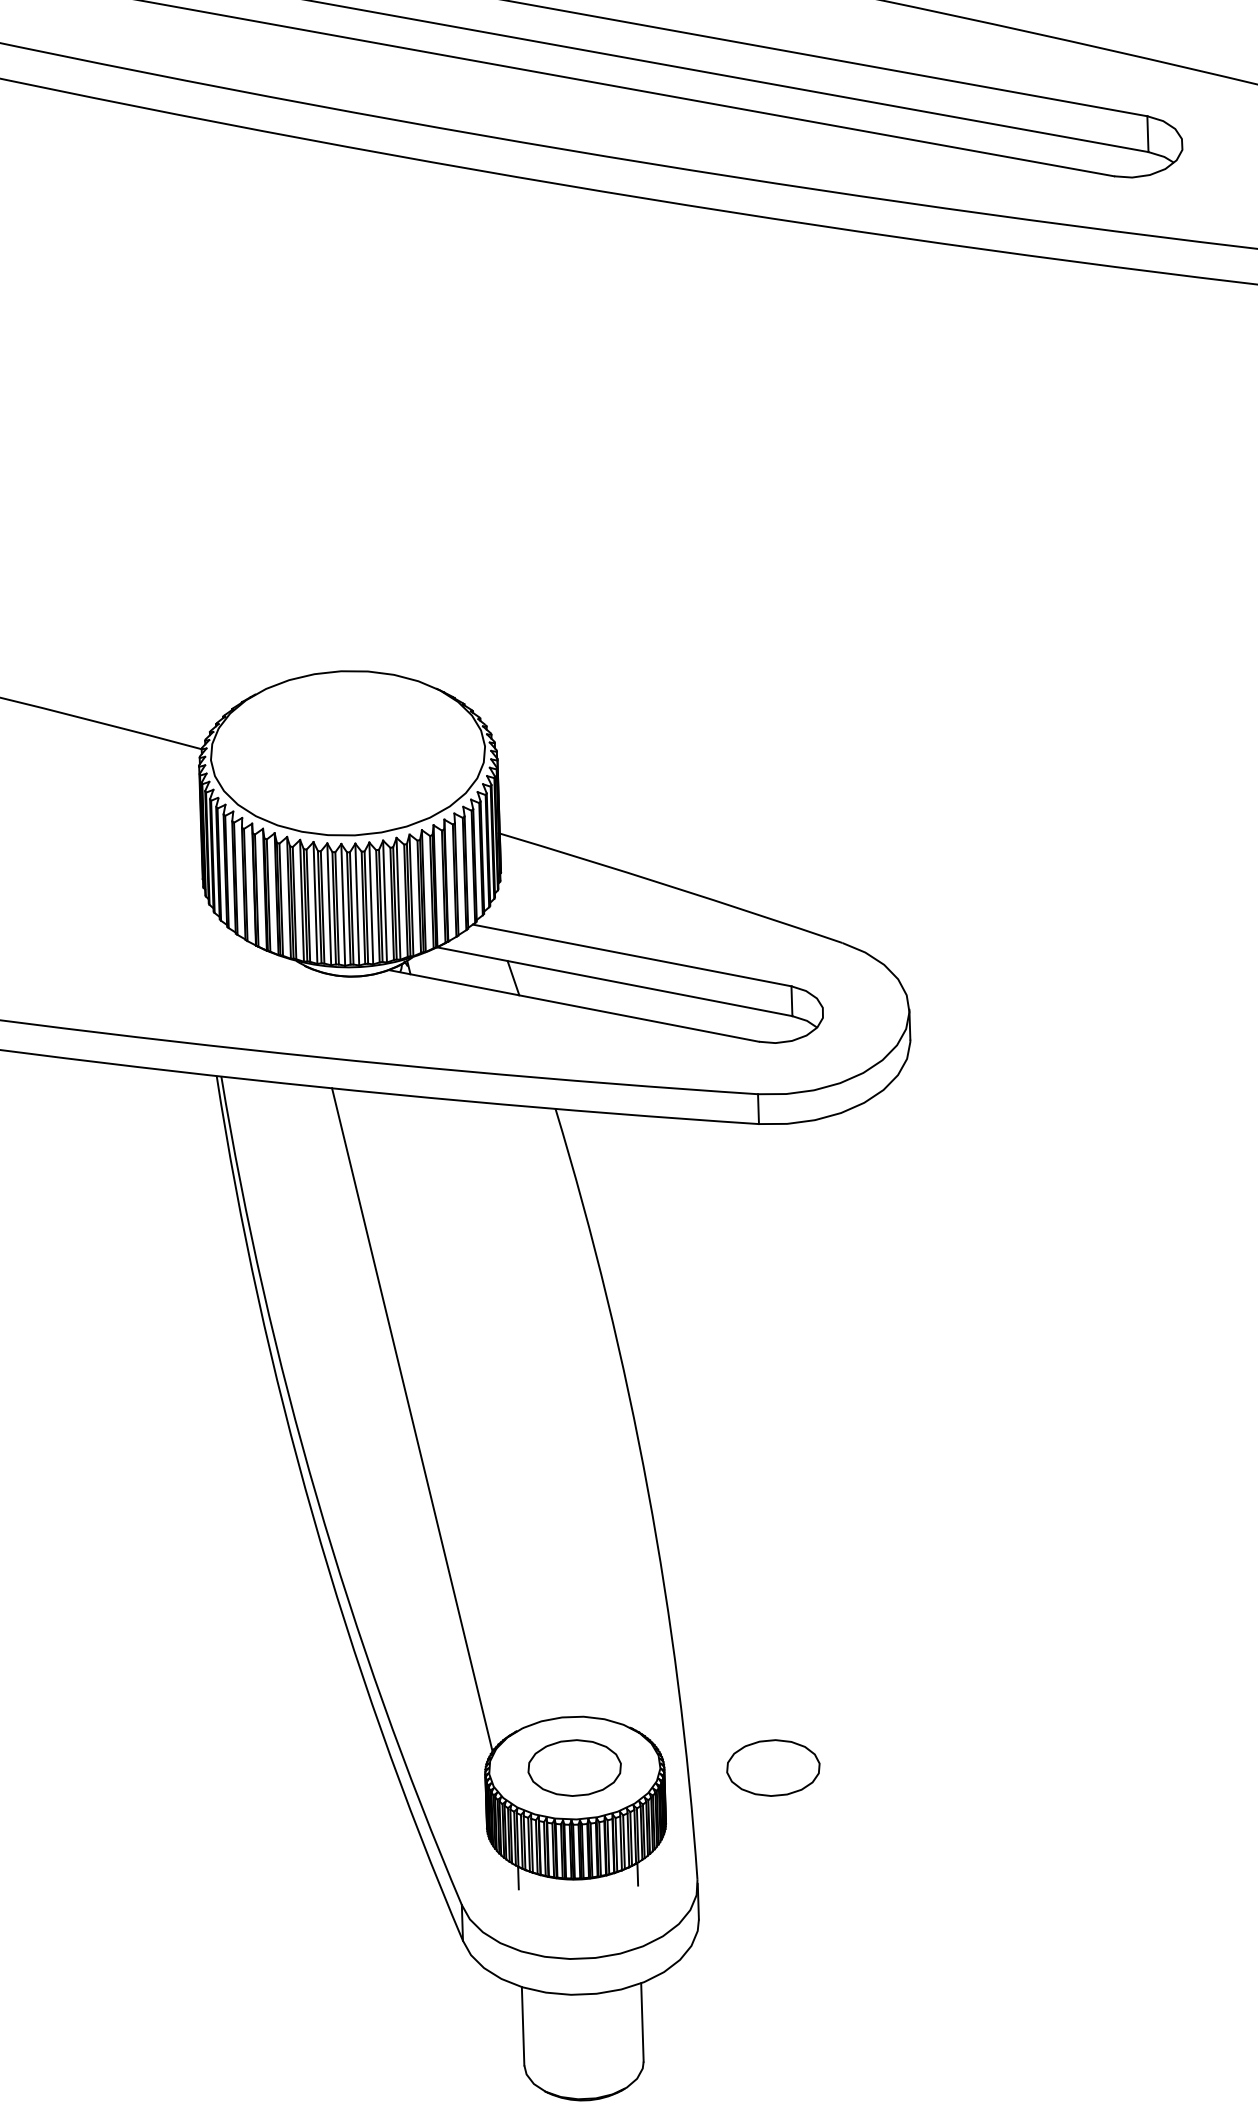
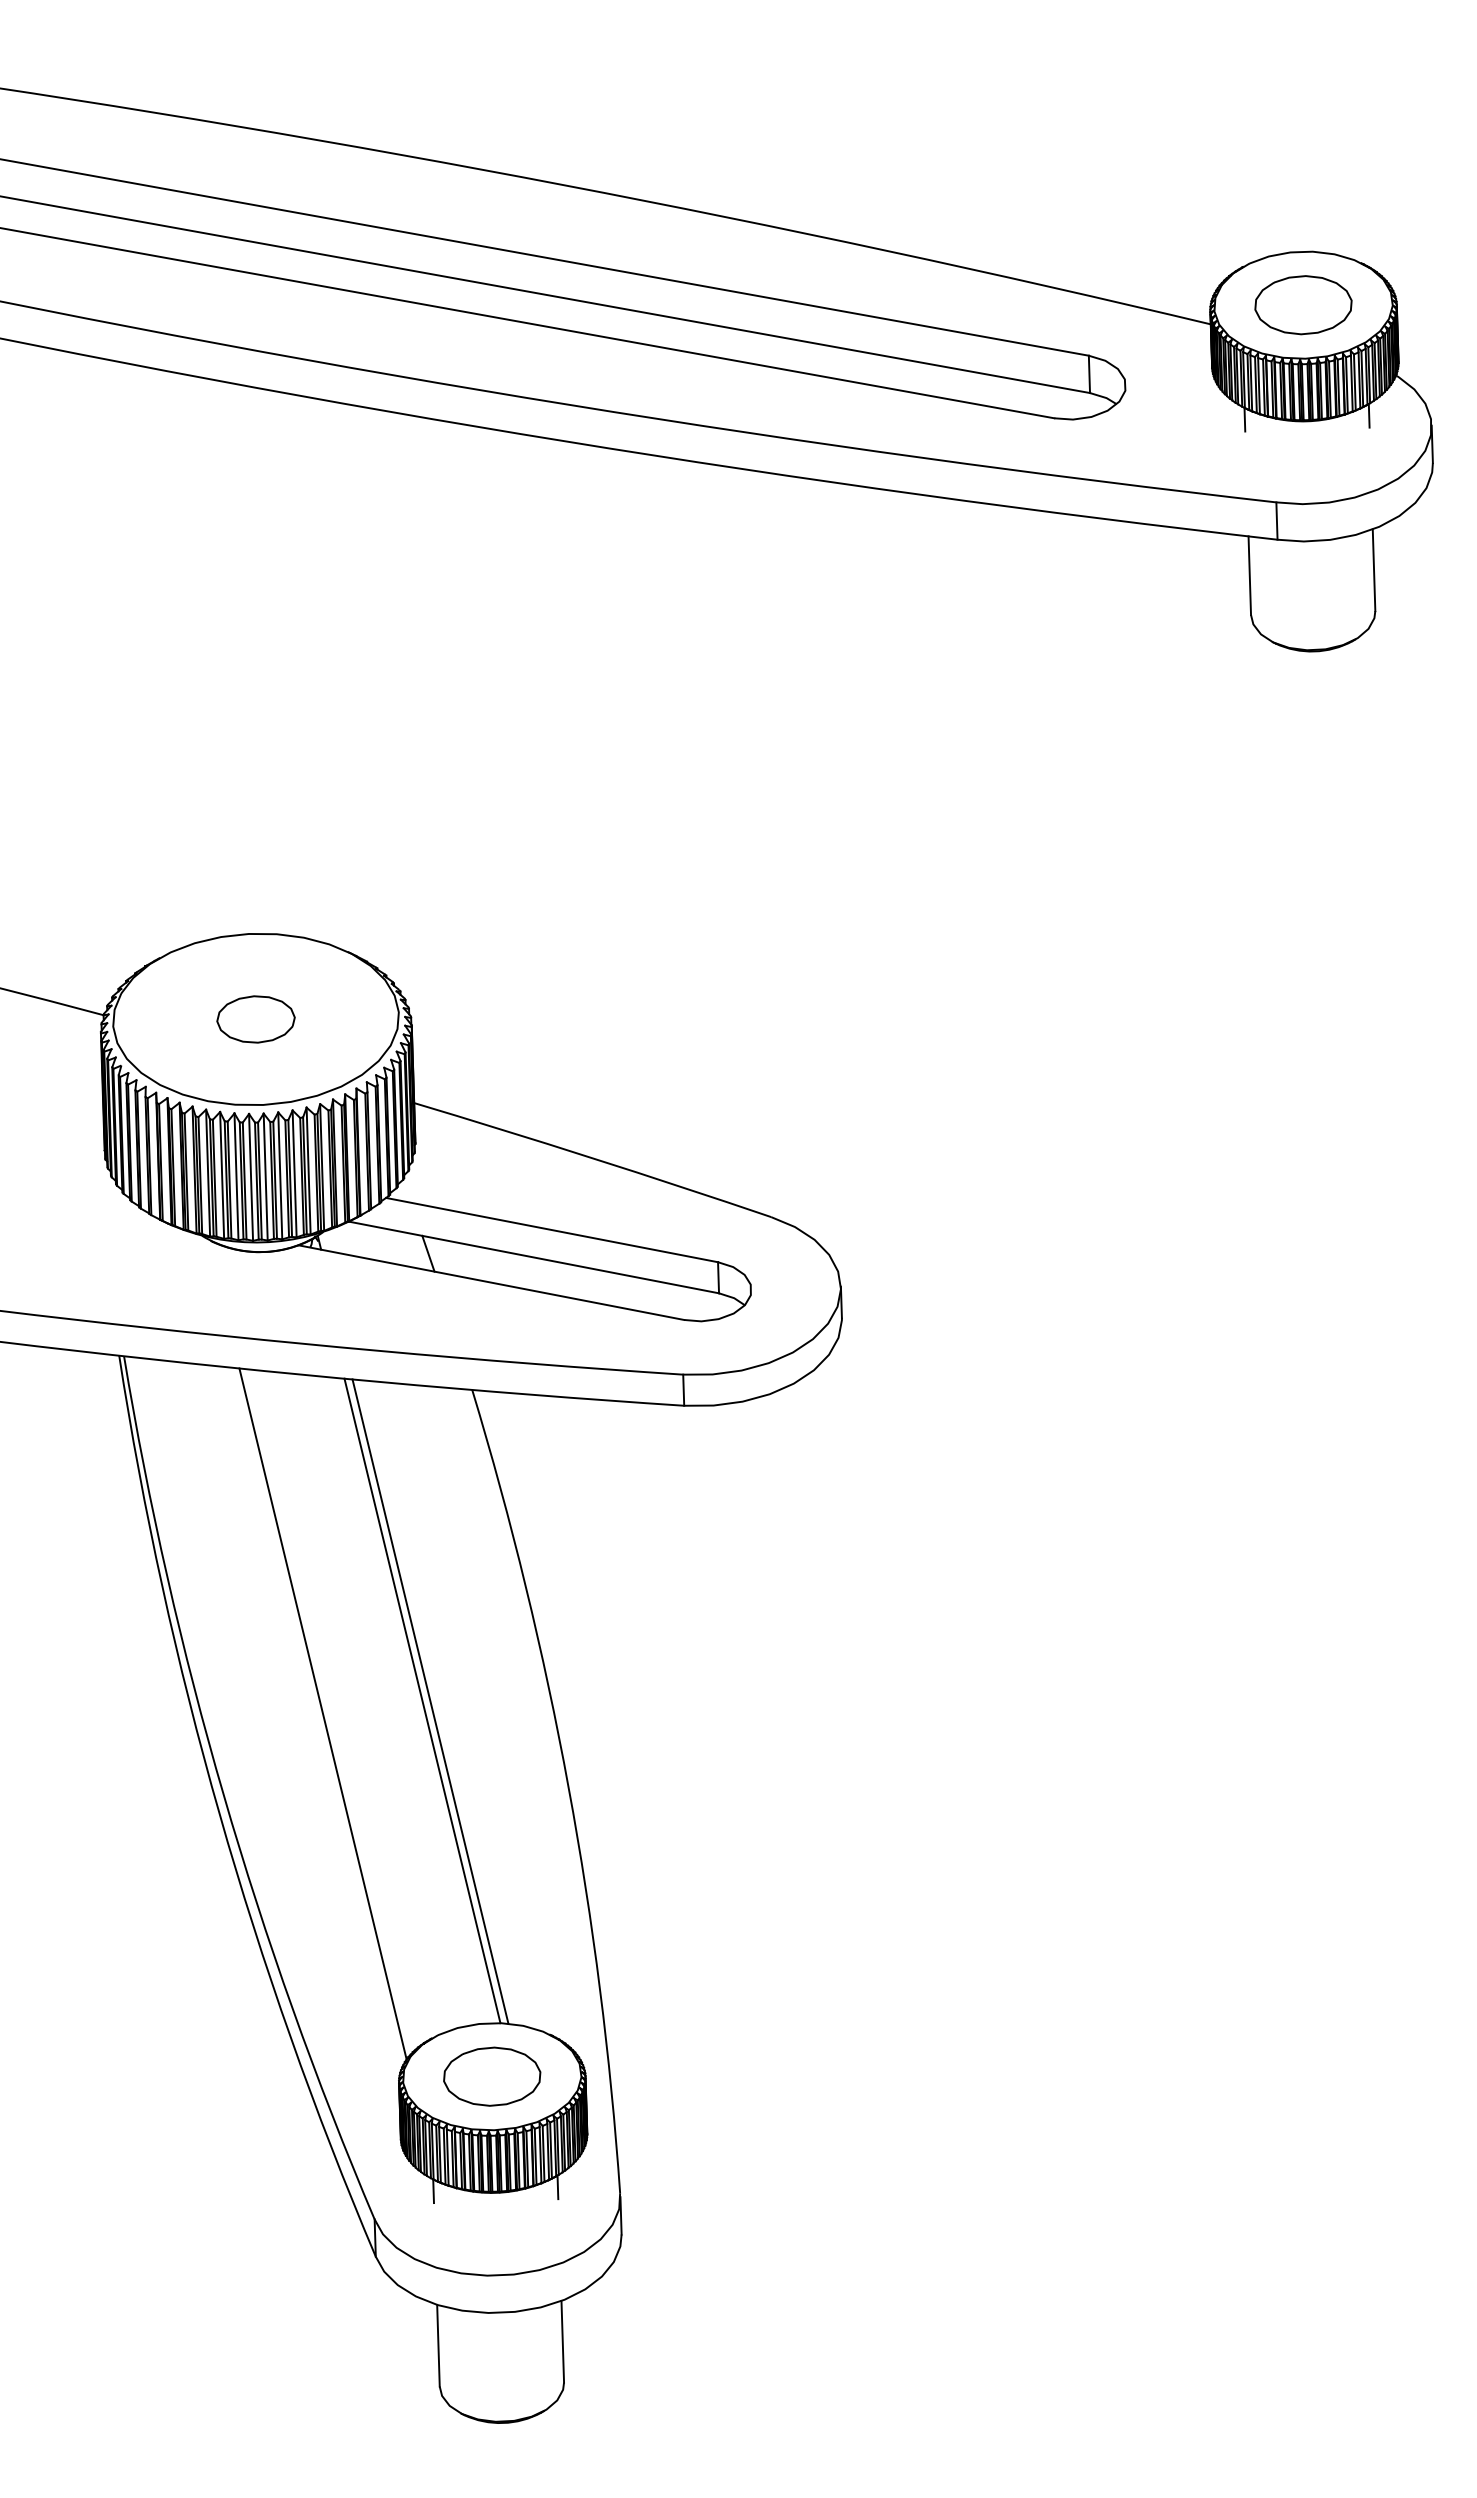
part: (347, 753) -> (255, 1019), added
line: (507, 1406) -> (422, 1700), added
line: (515, 1407) -> (430, 1701), added
part: (773, 1767) -> (699, 2076), removed

